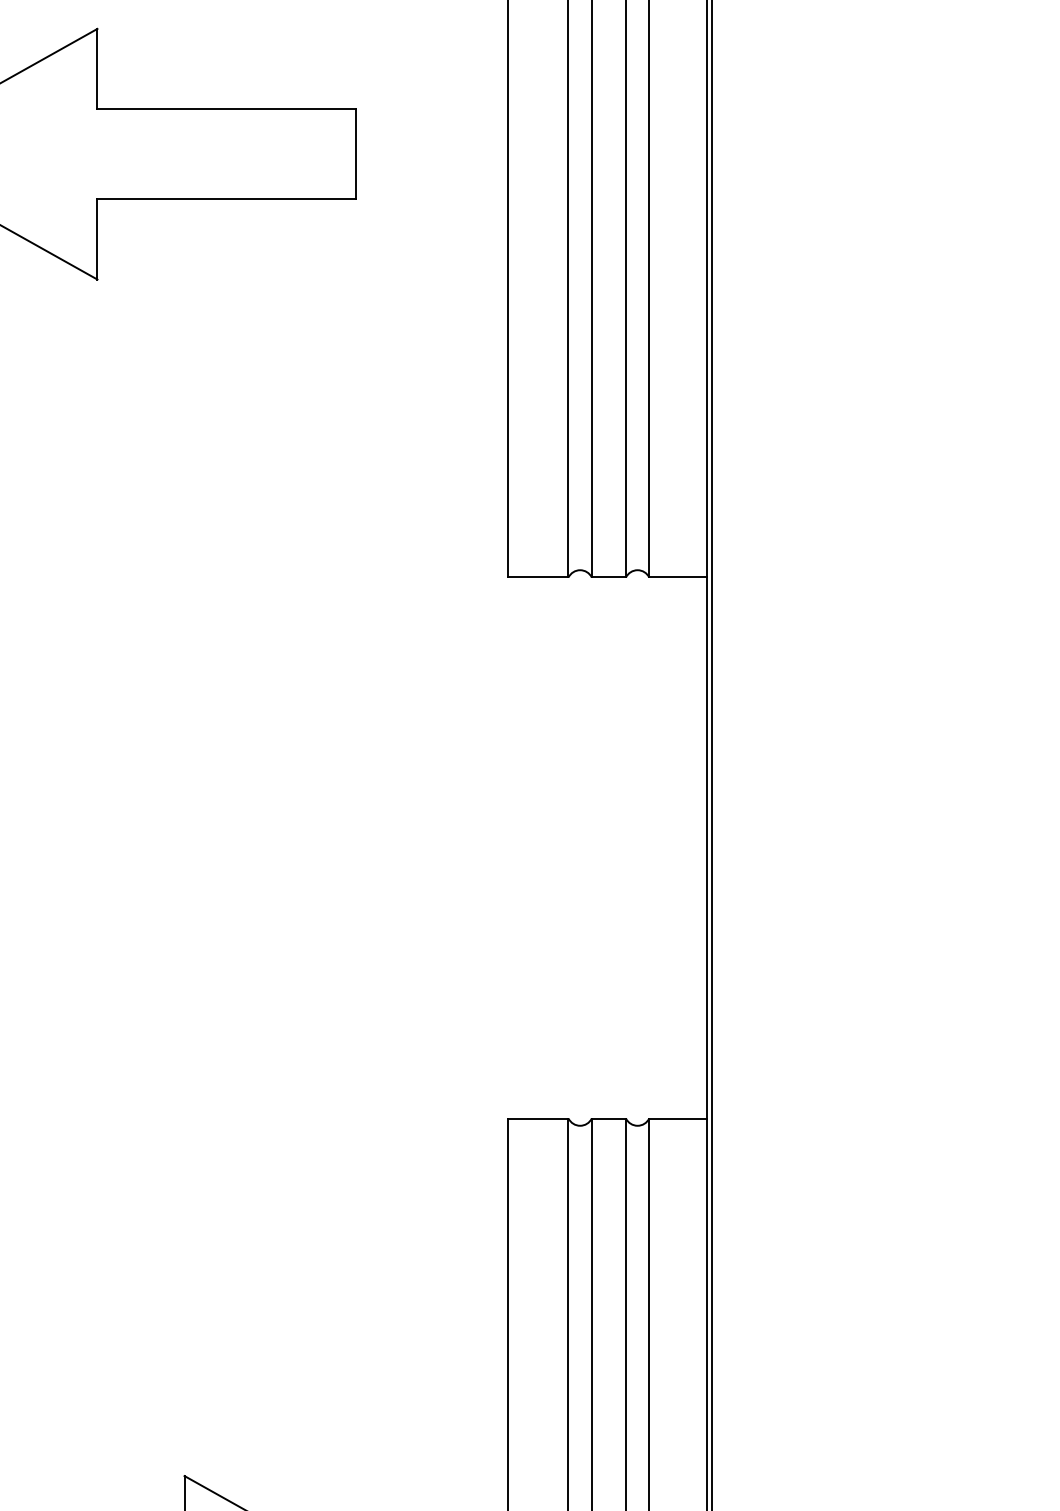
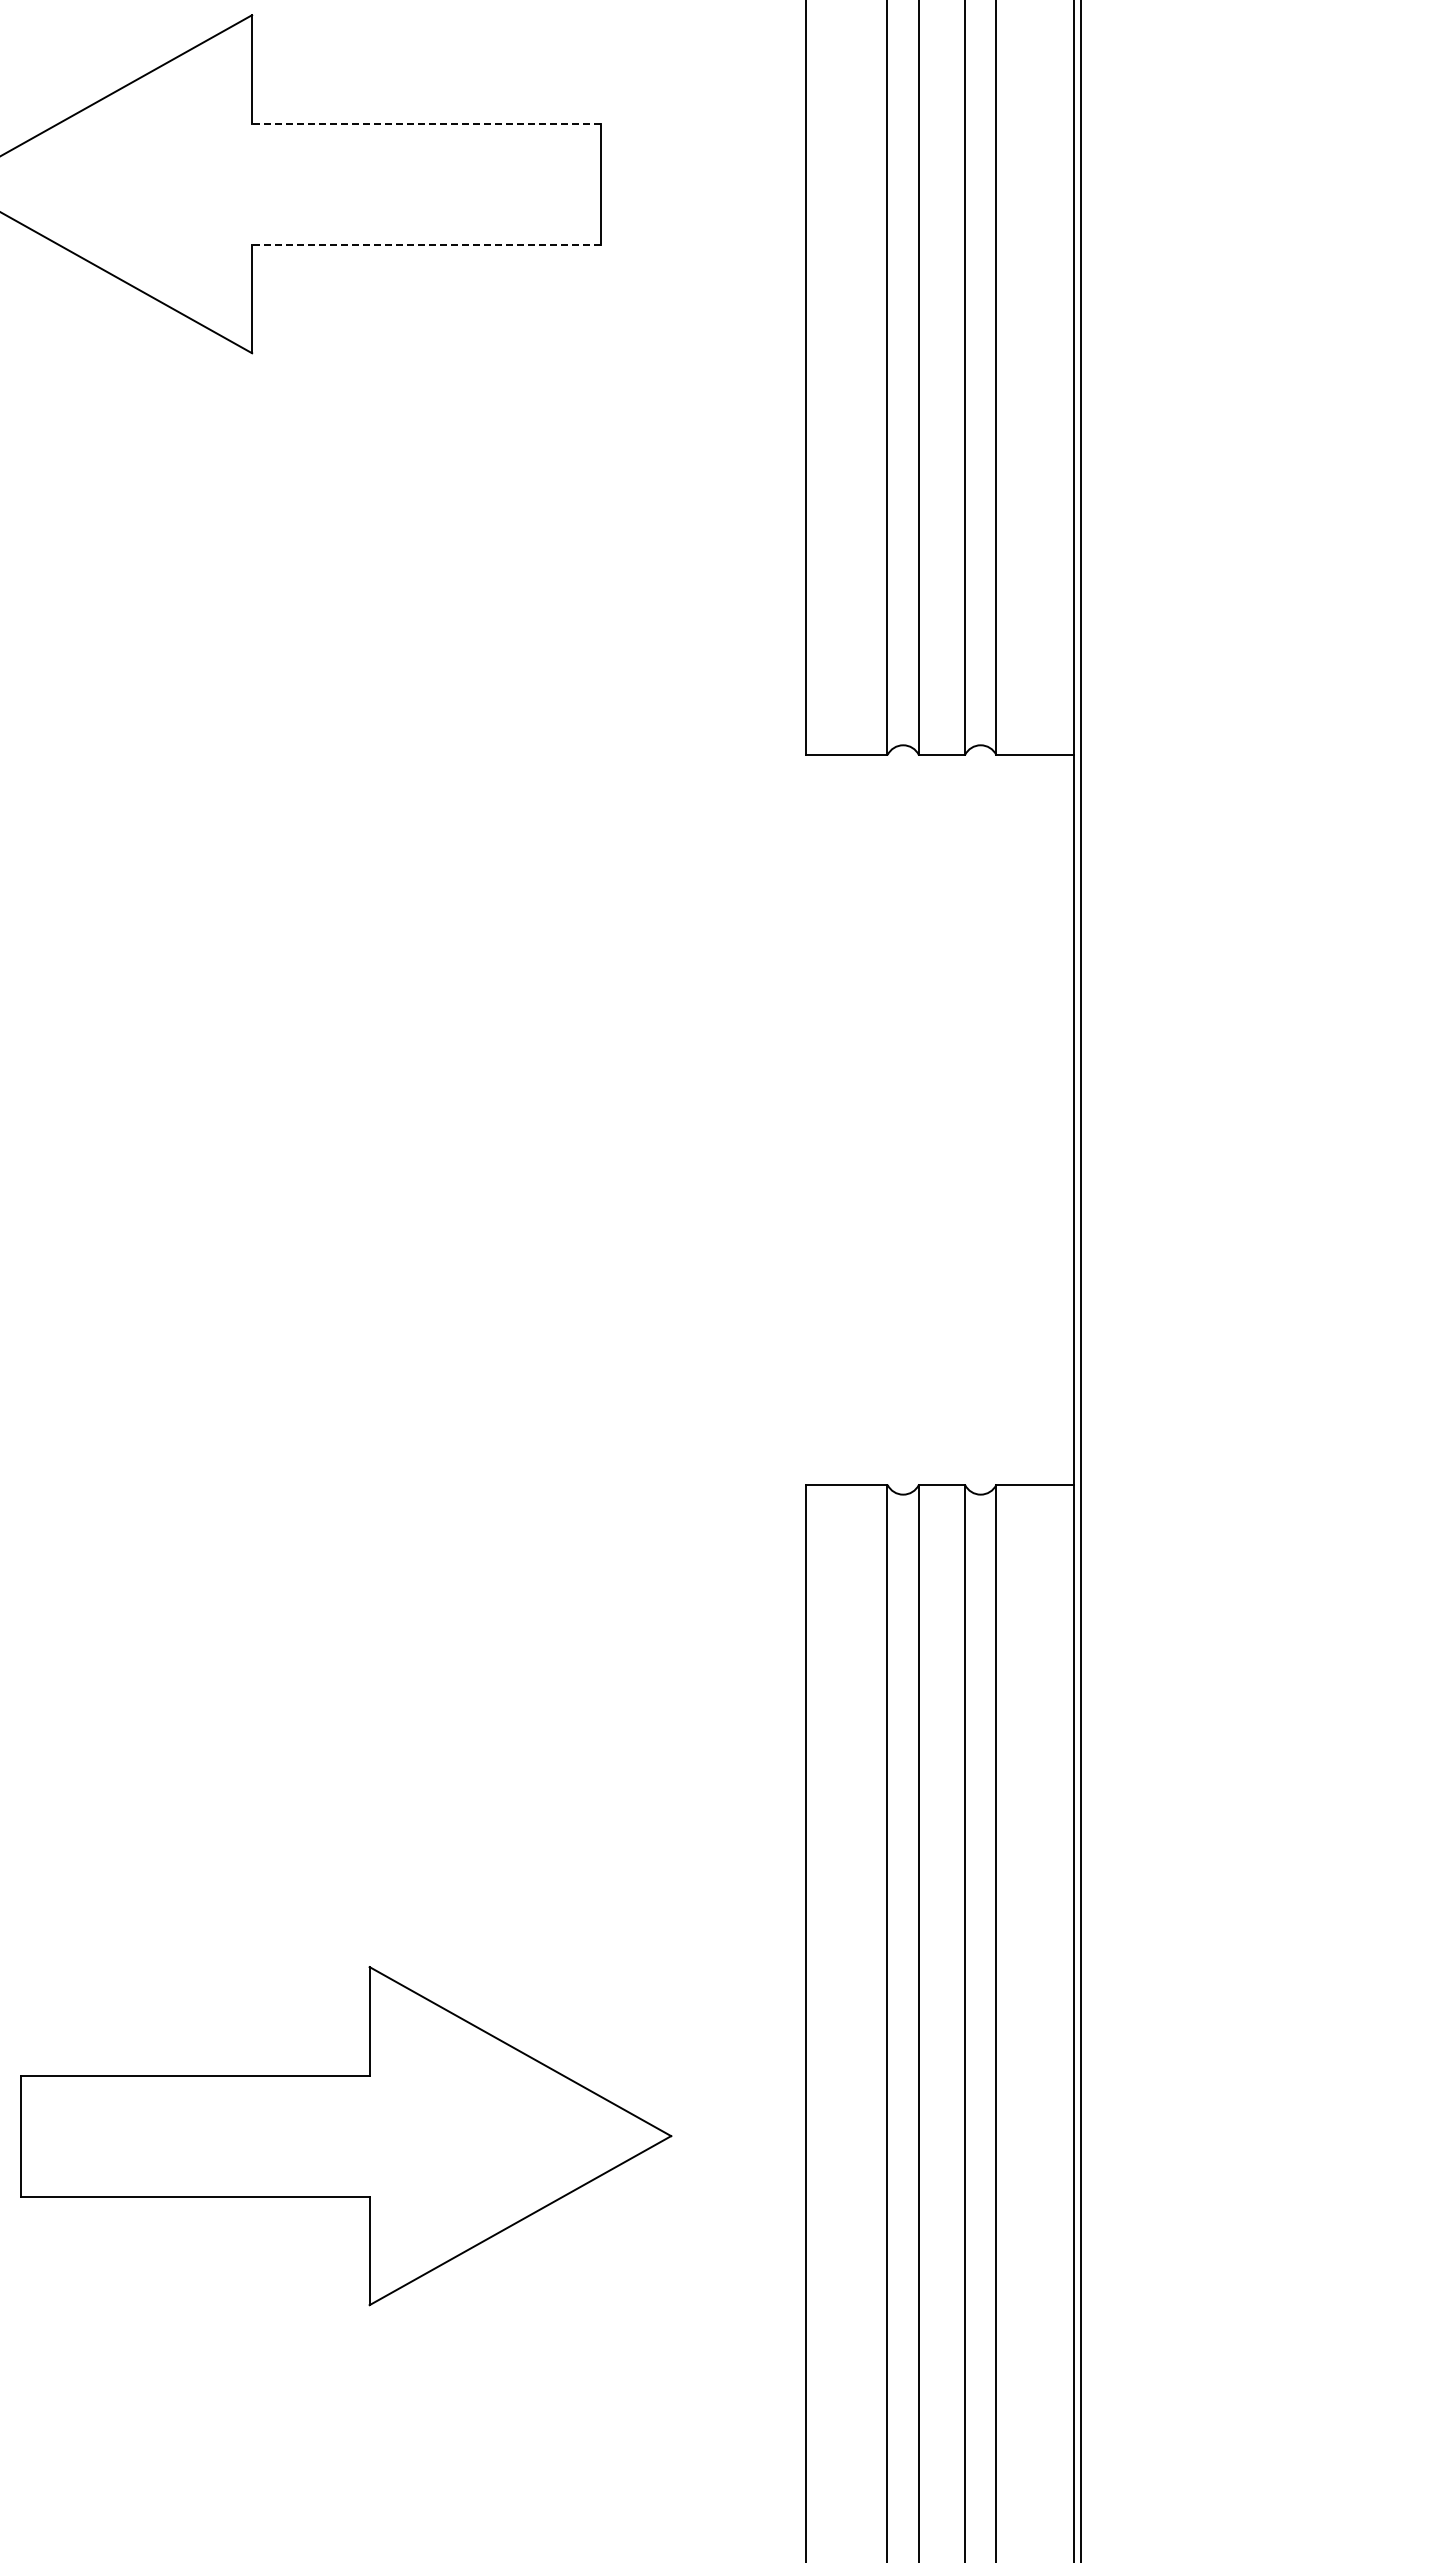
line: (225, 109) -> (425, 123), solid -> dashed
line: (225, 198) -> (425, 244), solid -> dashed

